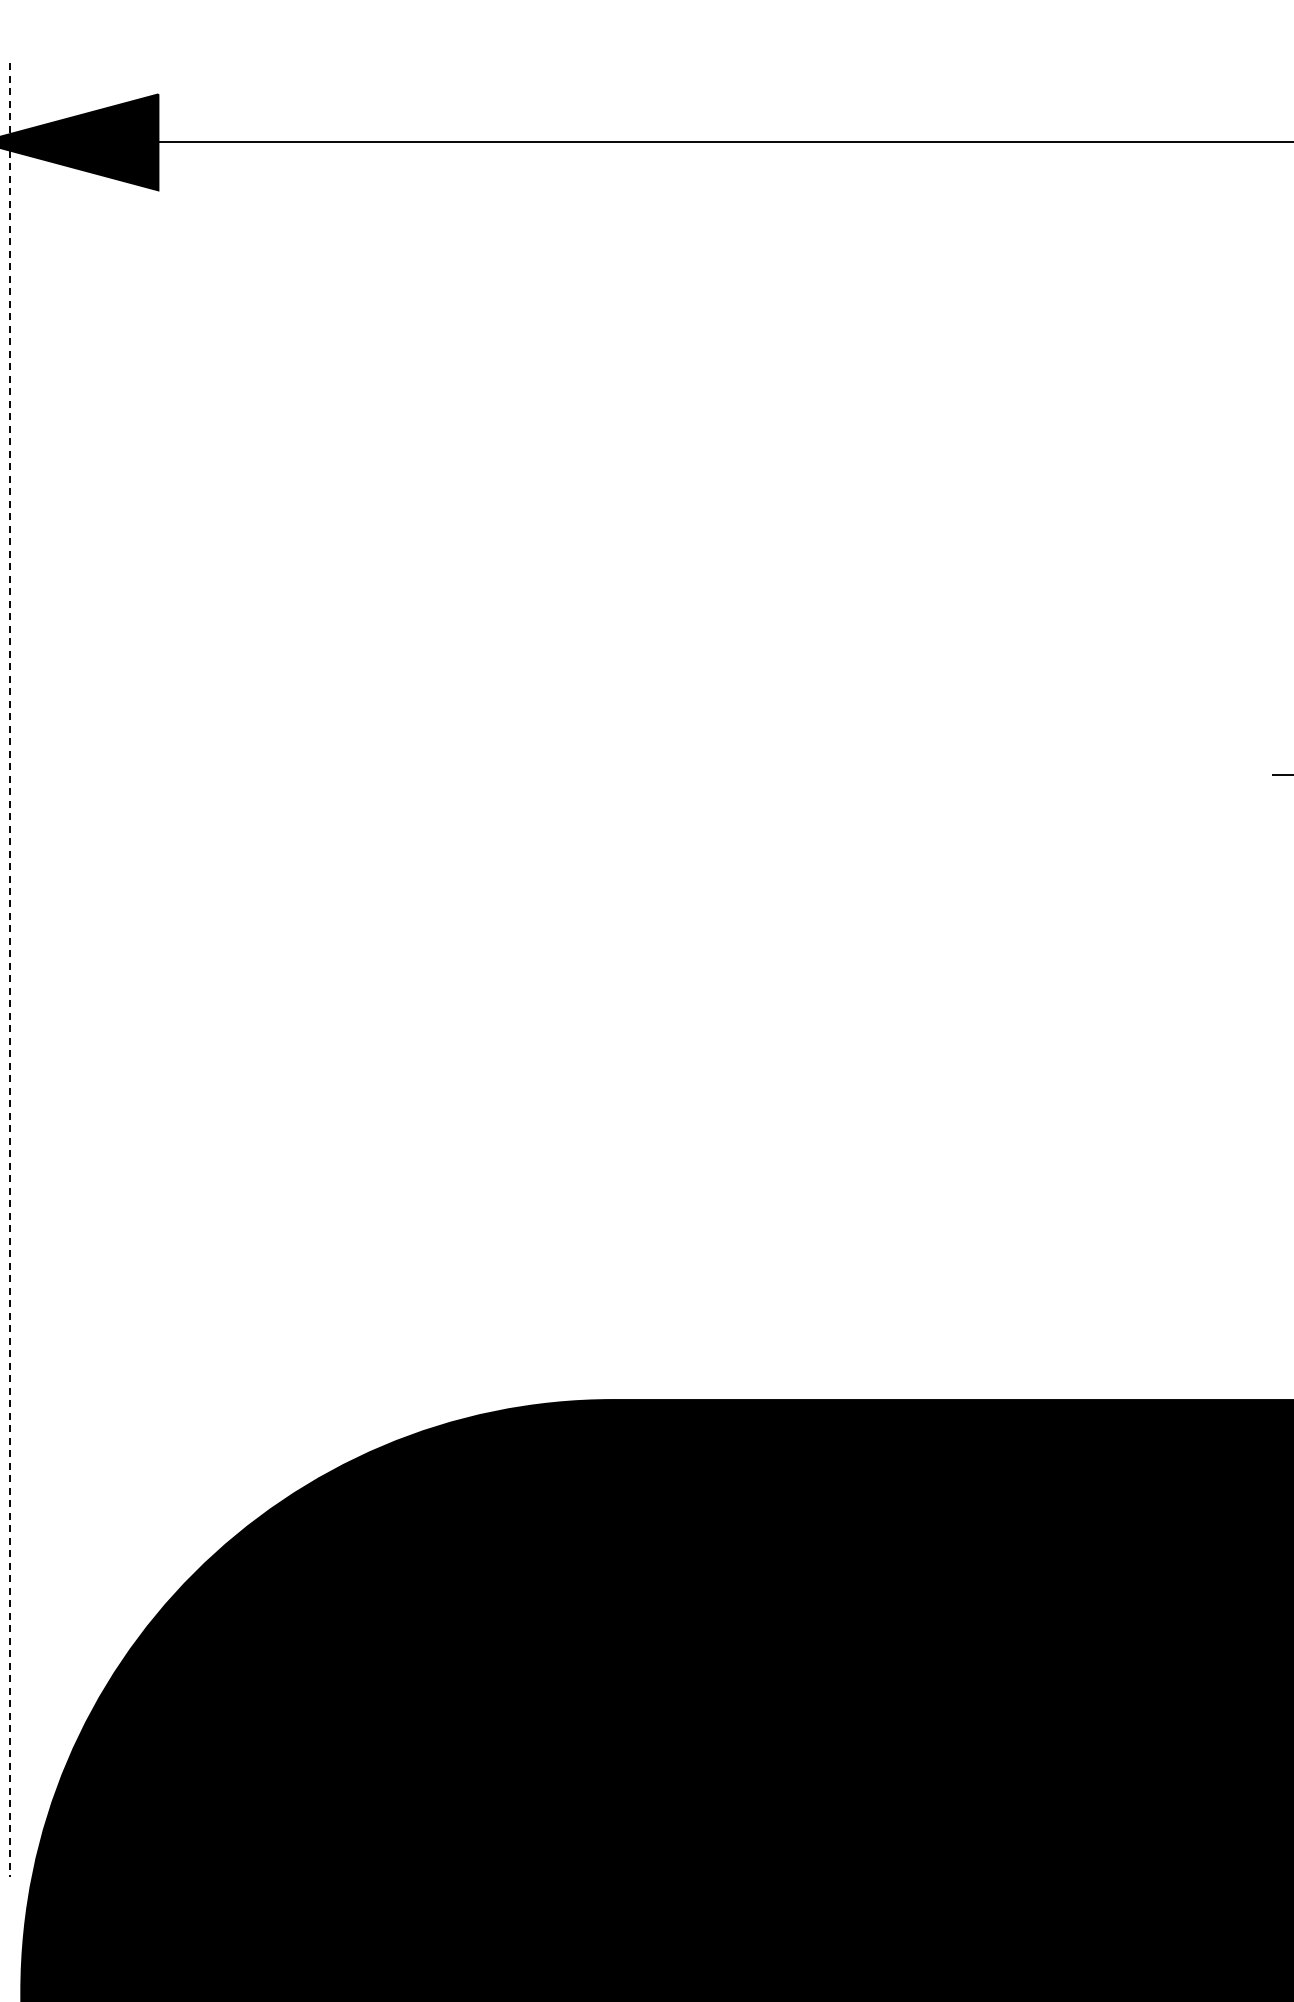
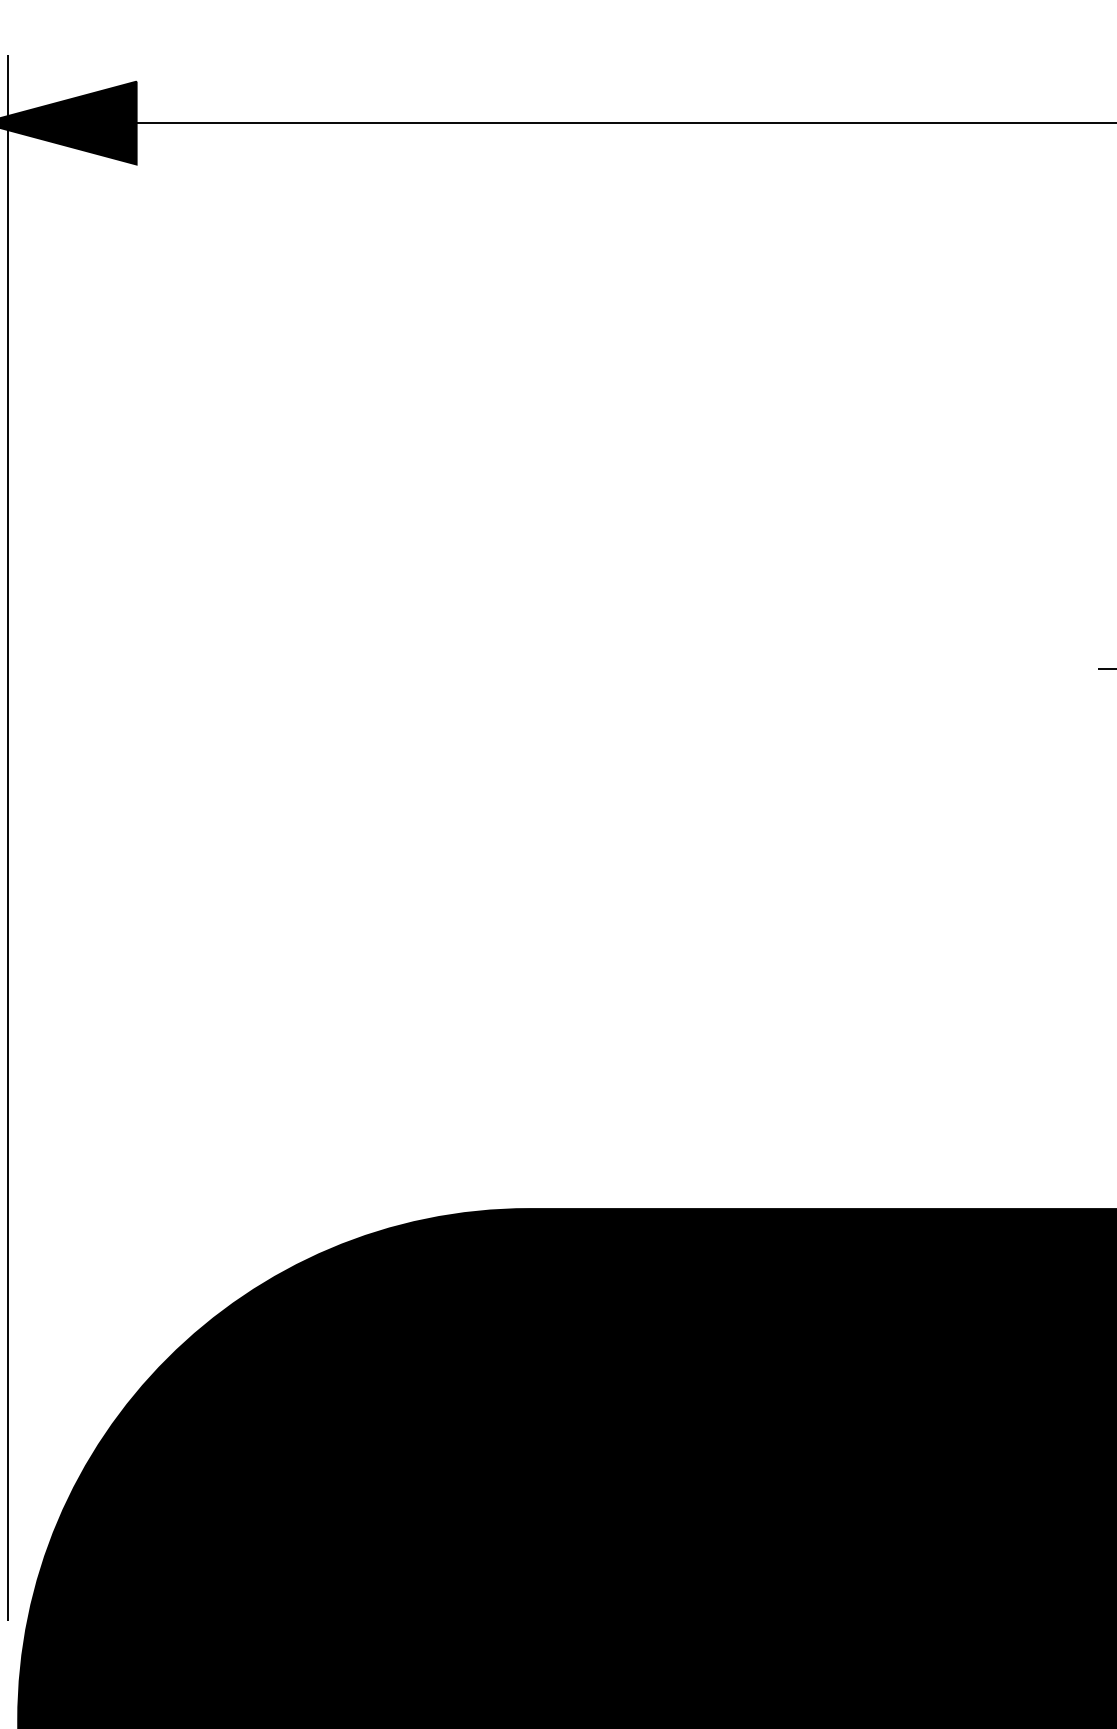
line: (9, 969) -> (8, 837), dashed -> solid

